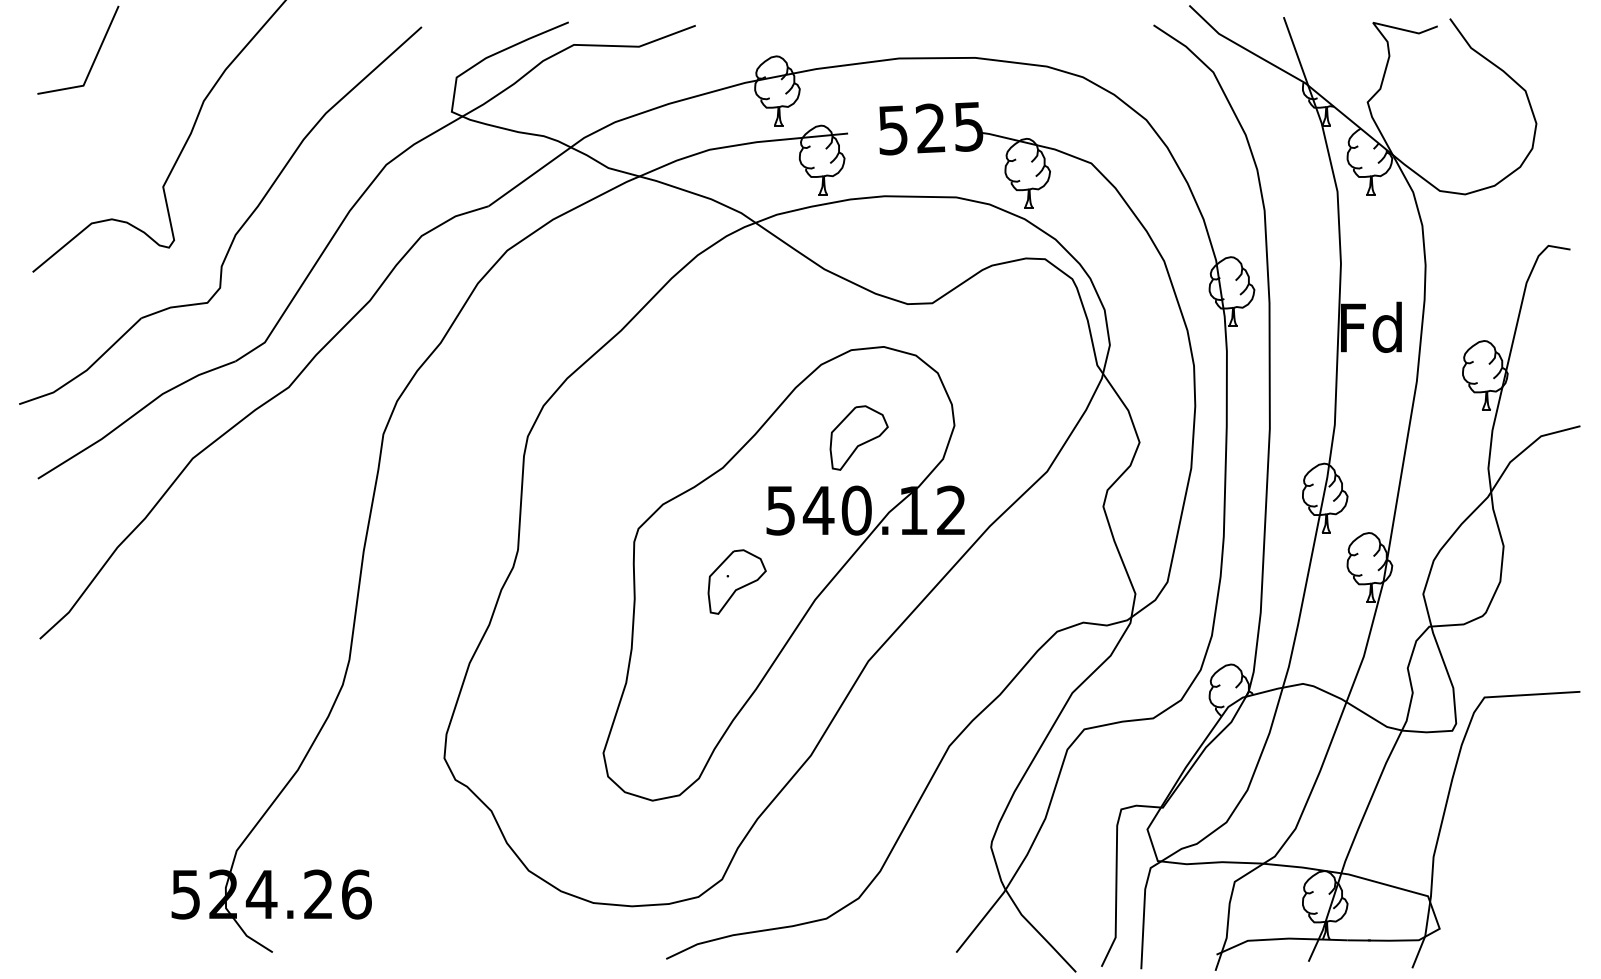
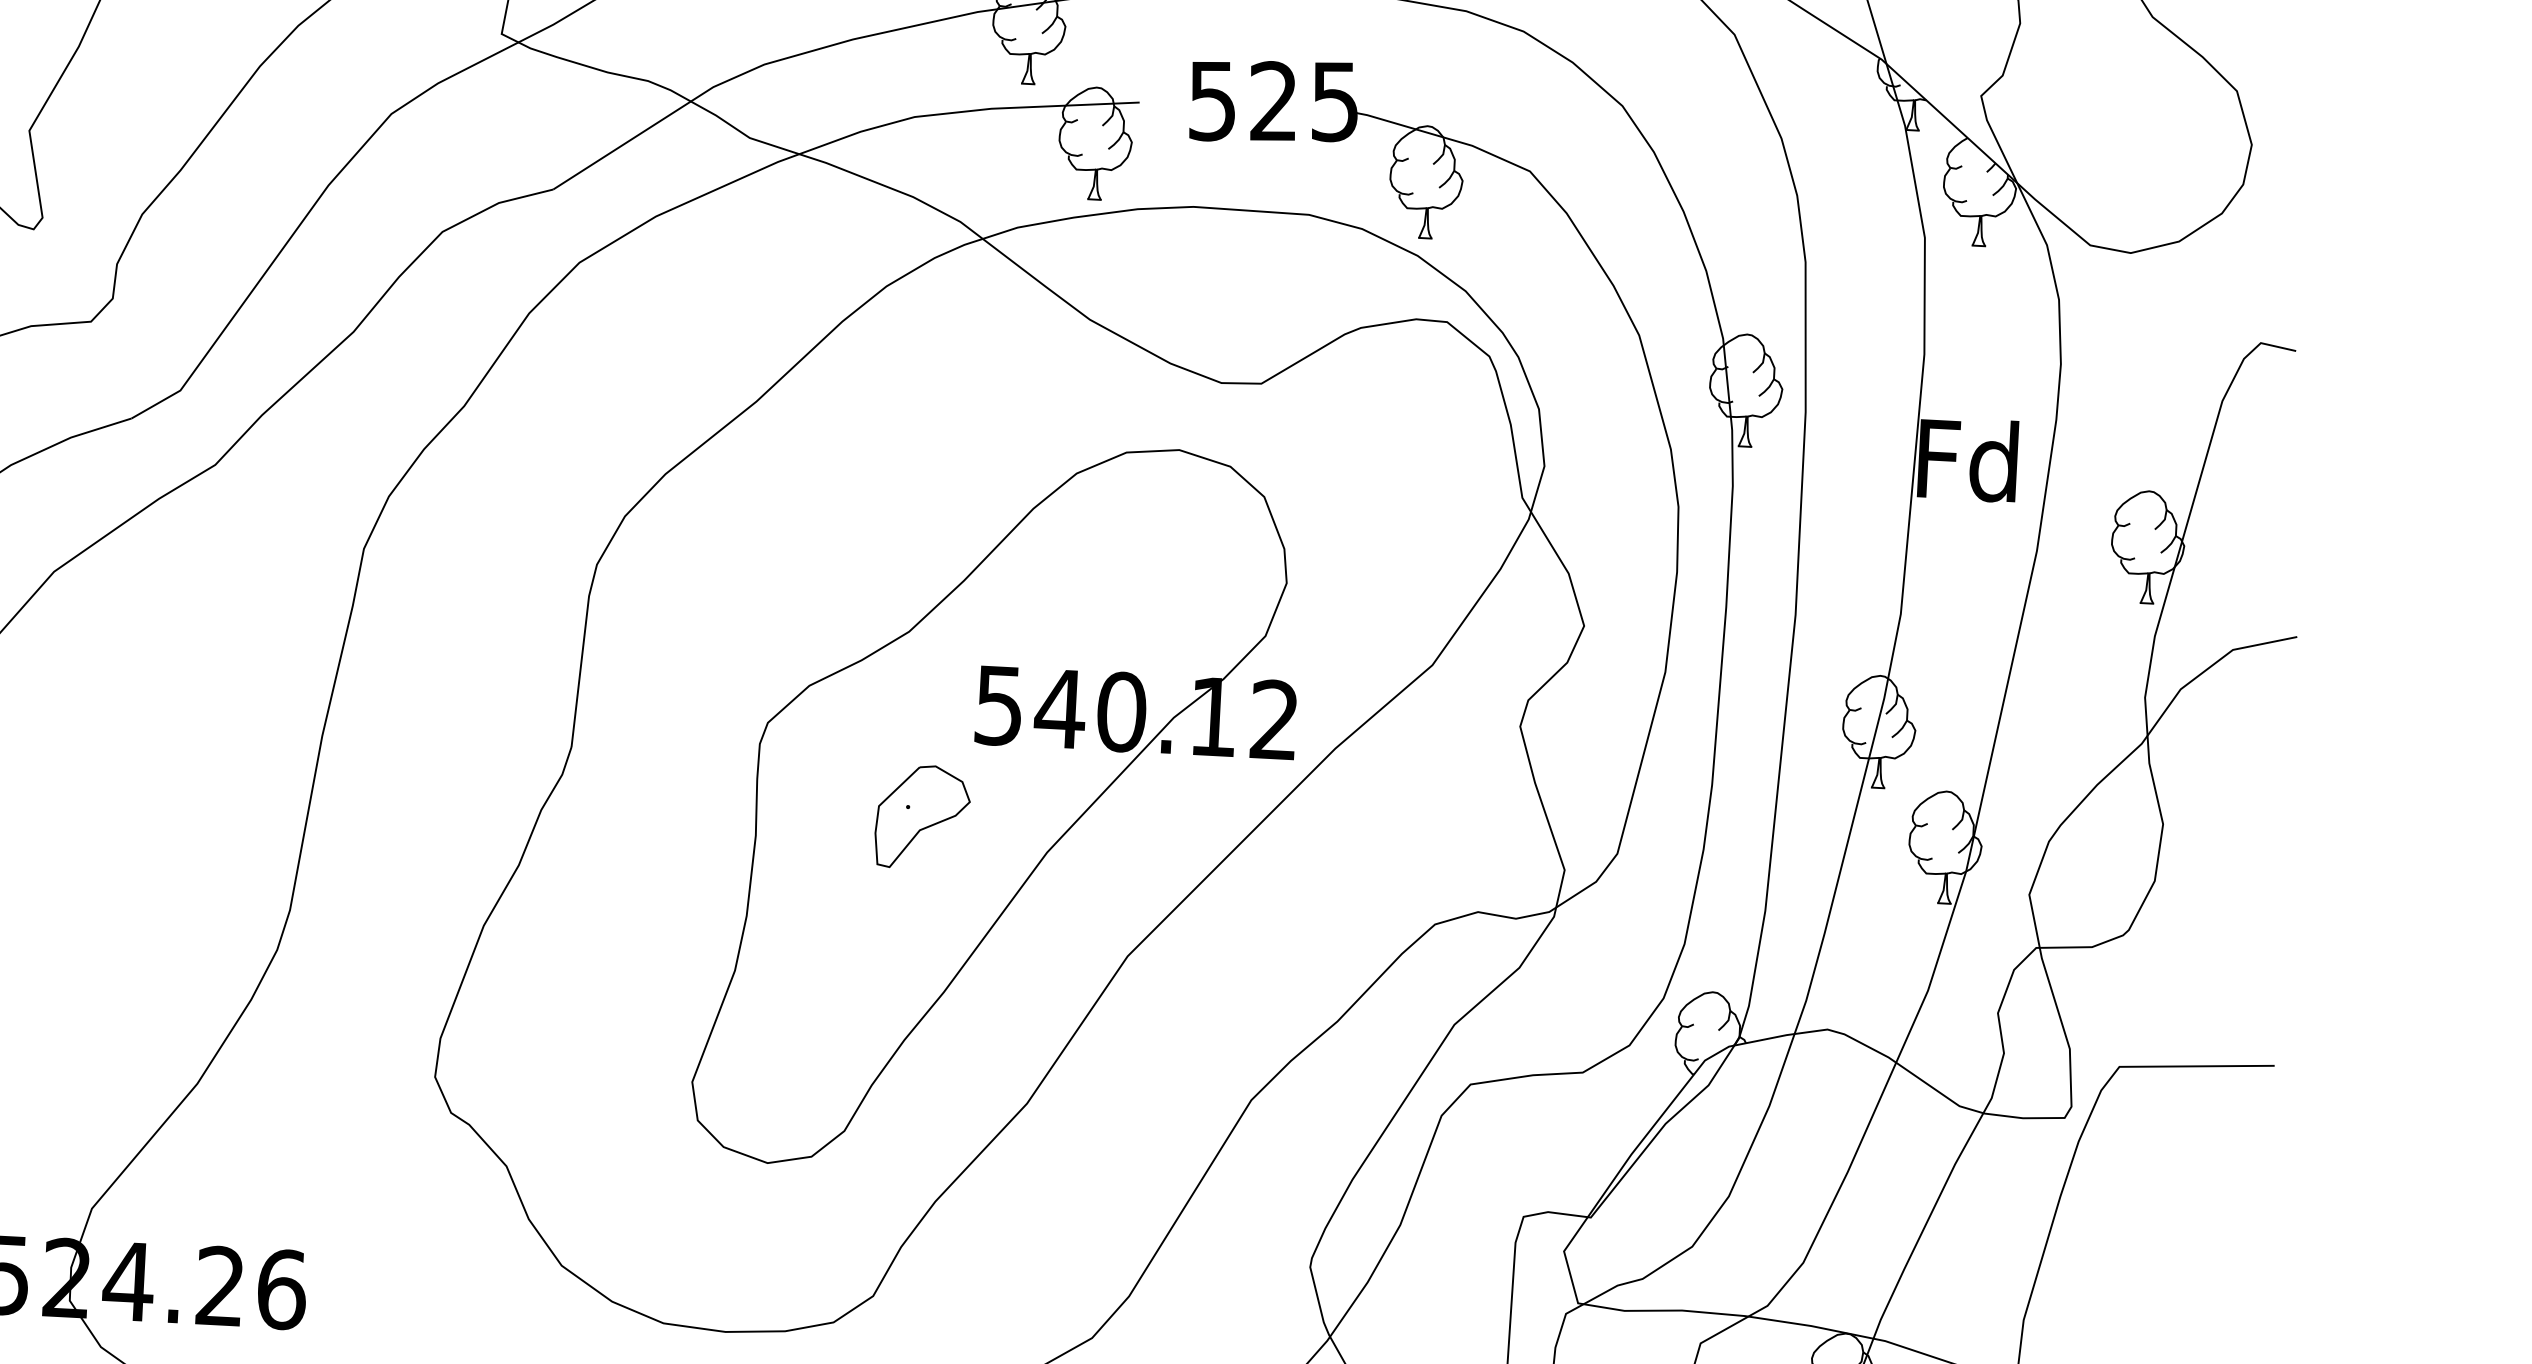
part: (858, 437) -> (1130, 594), removed

